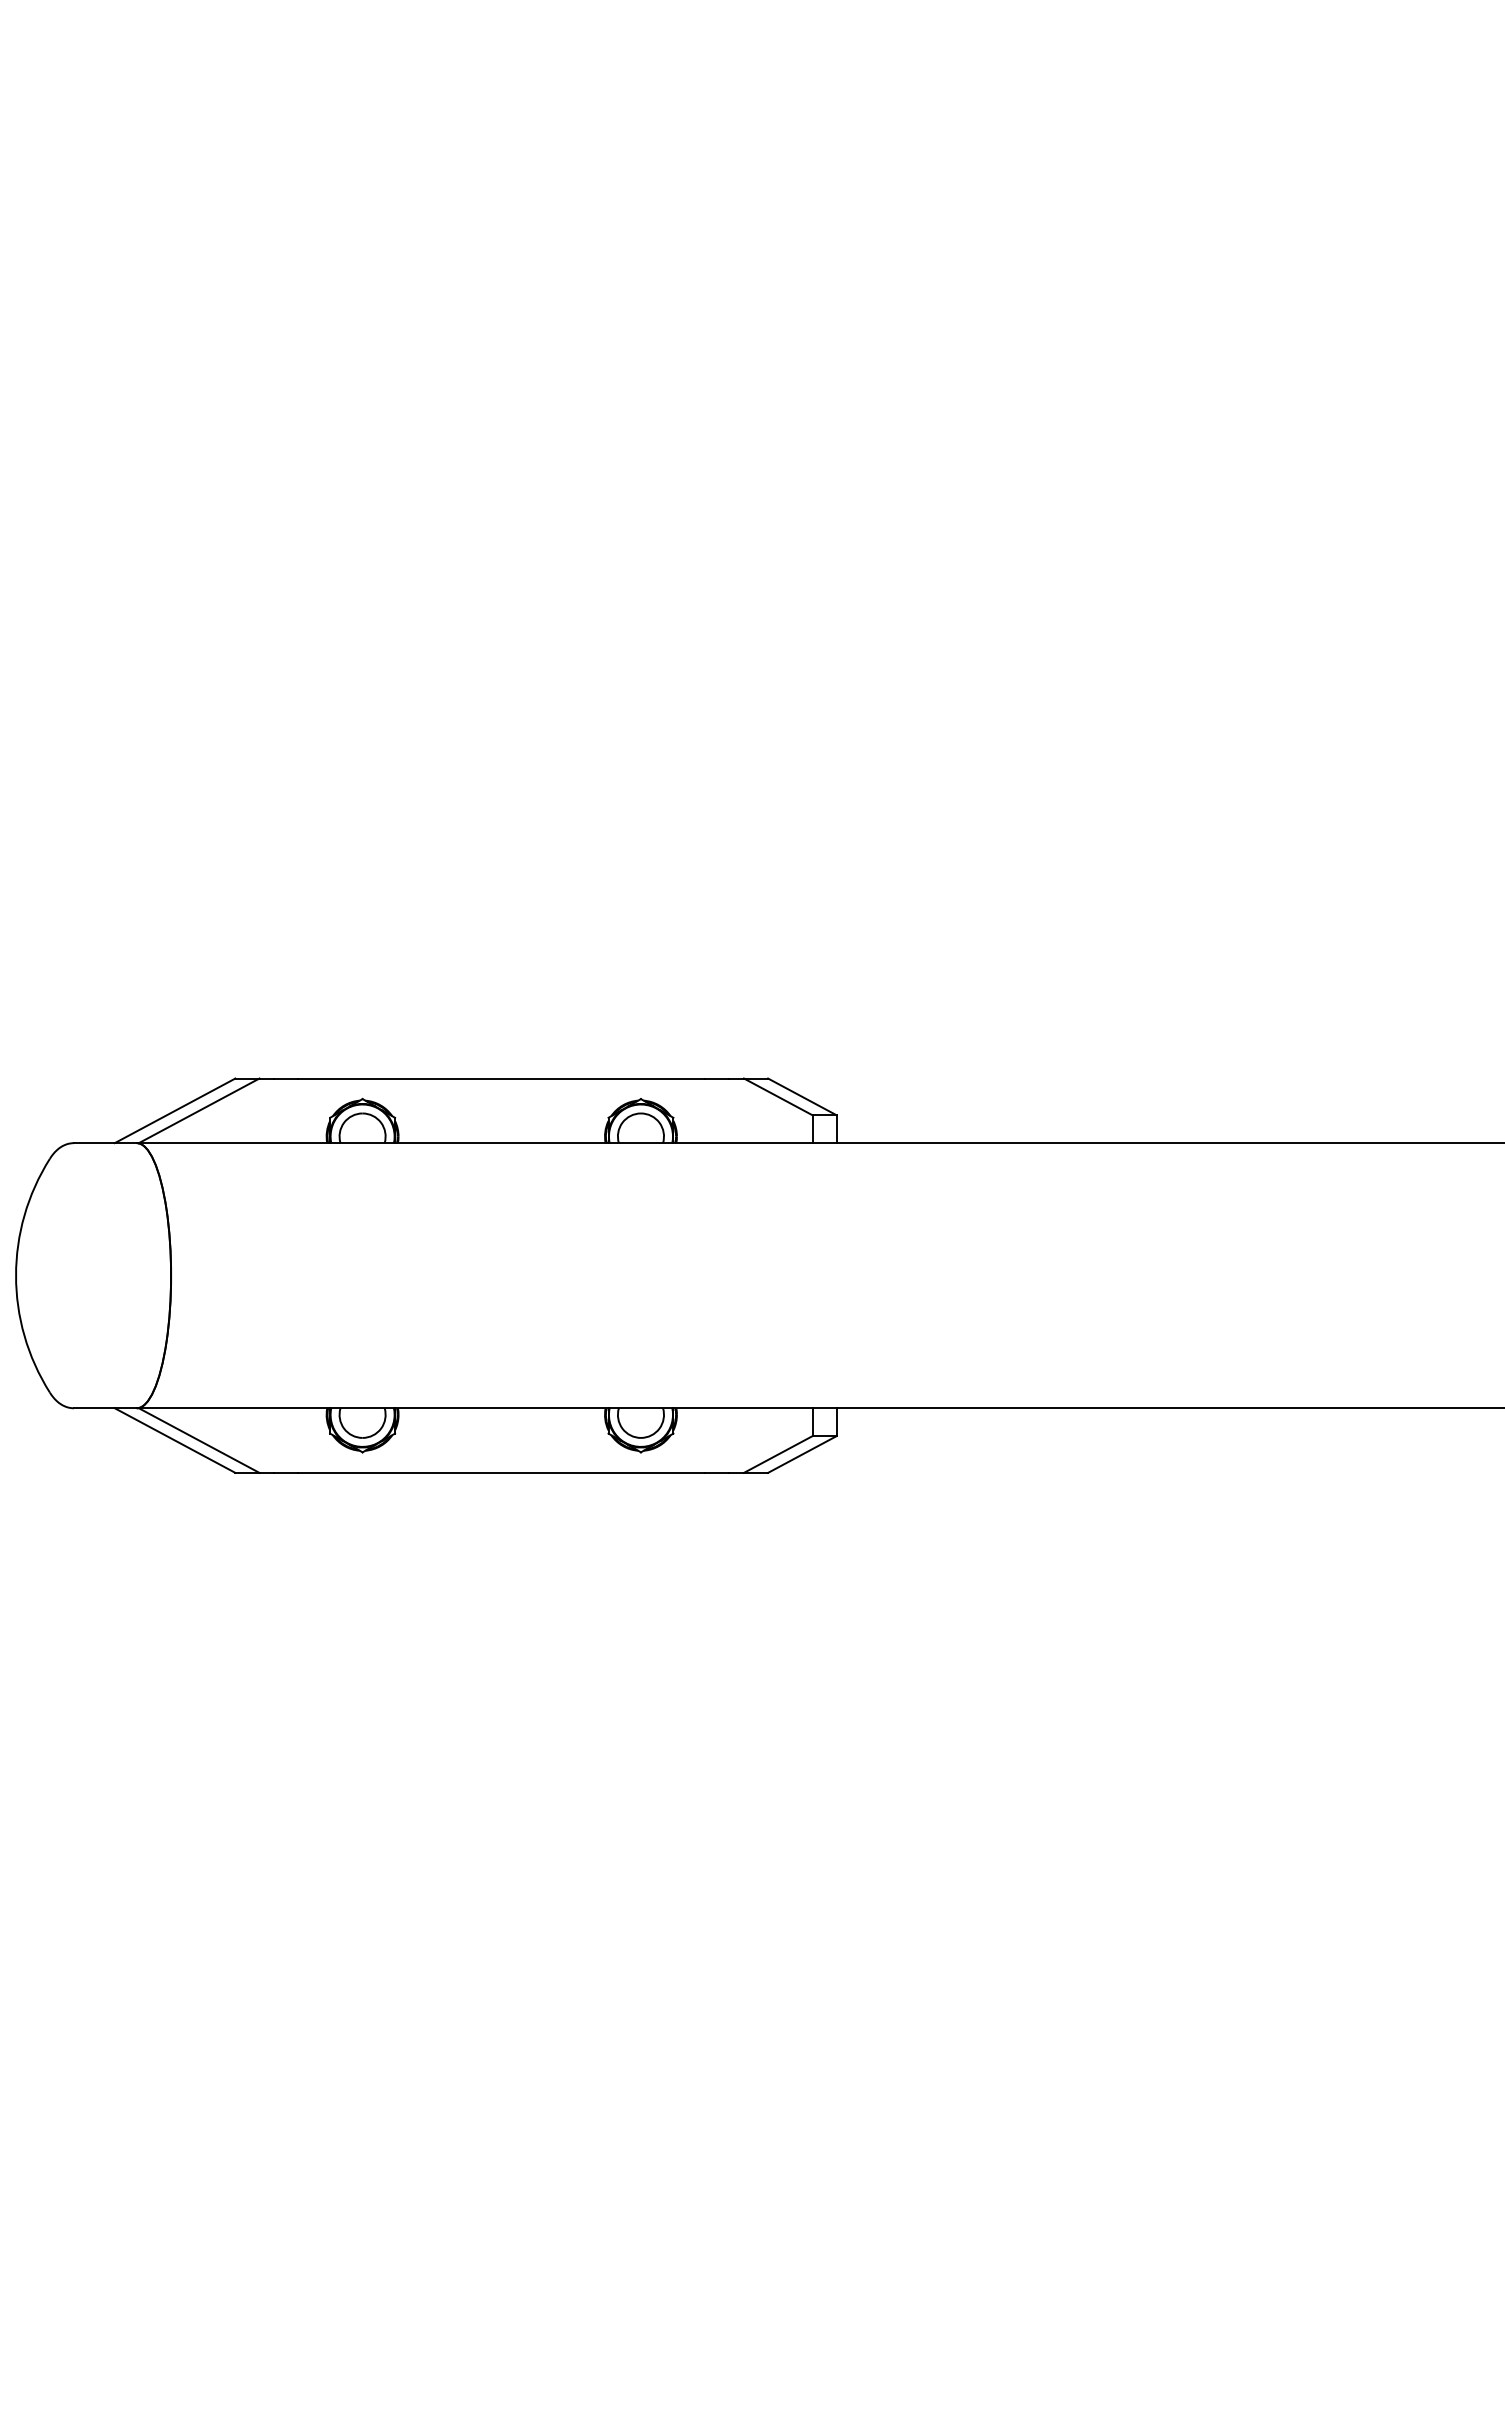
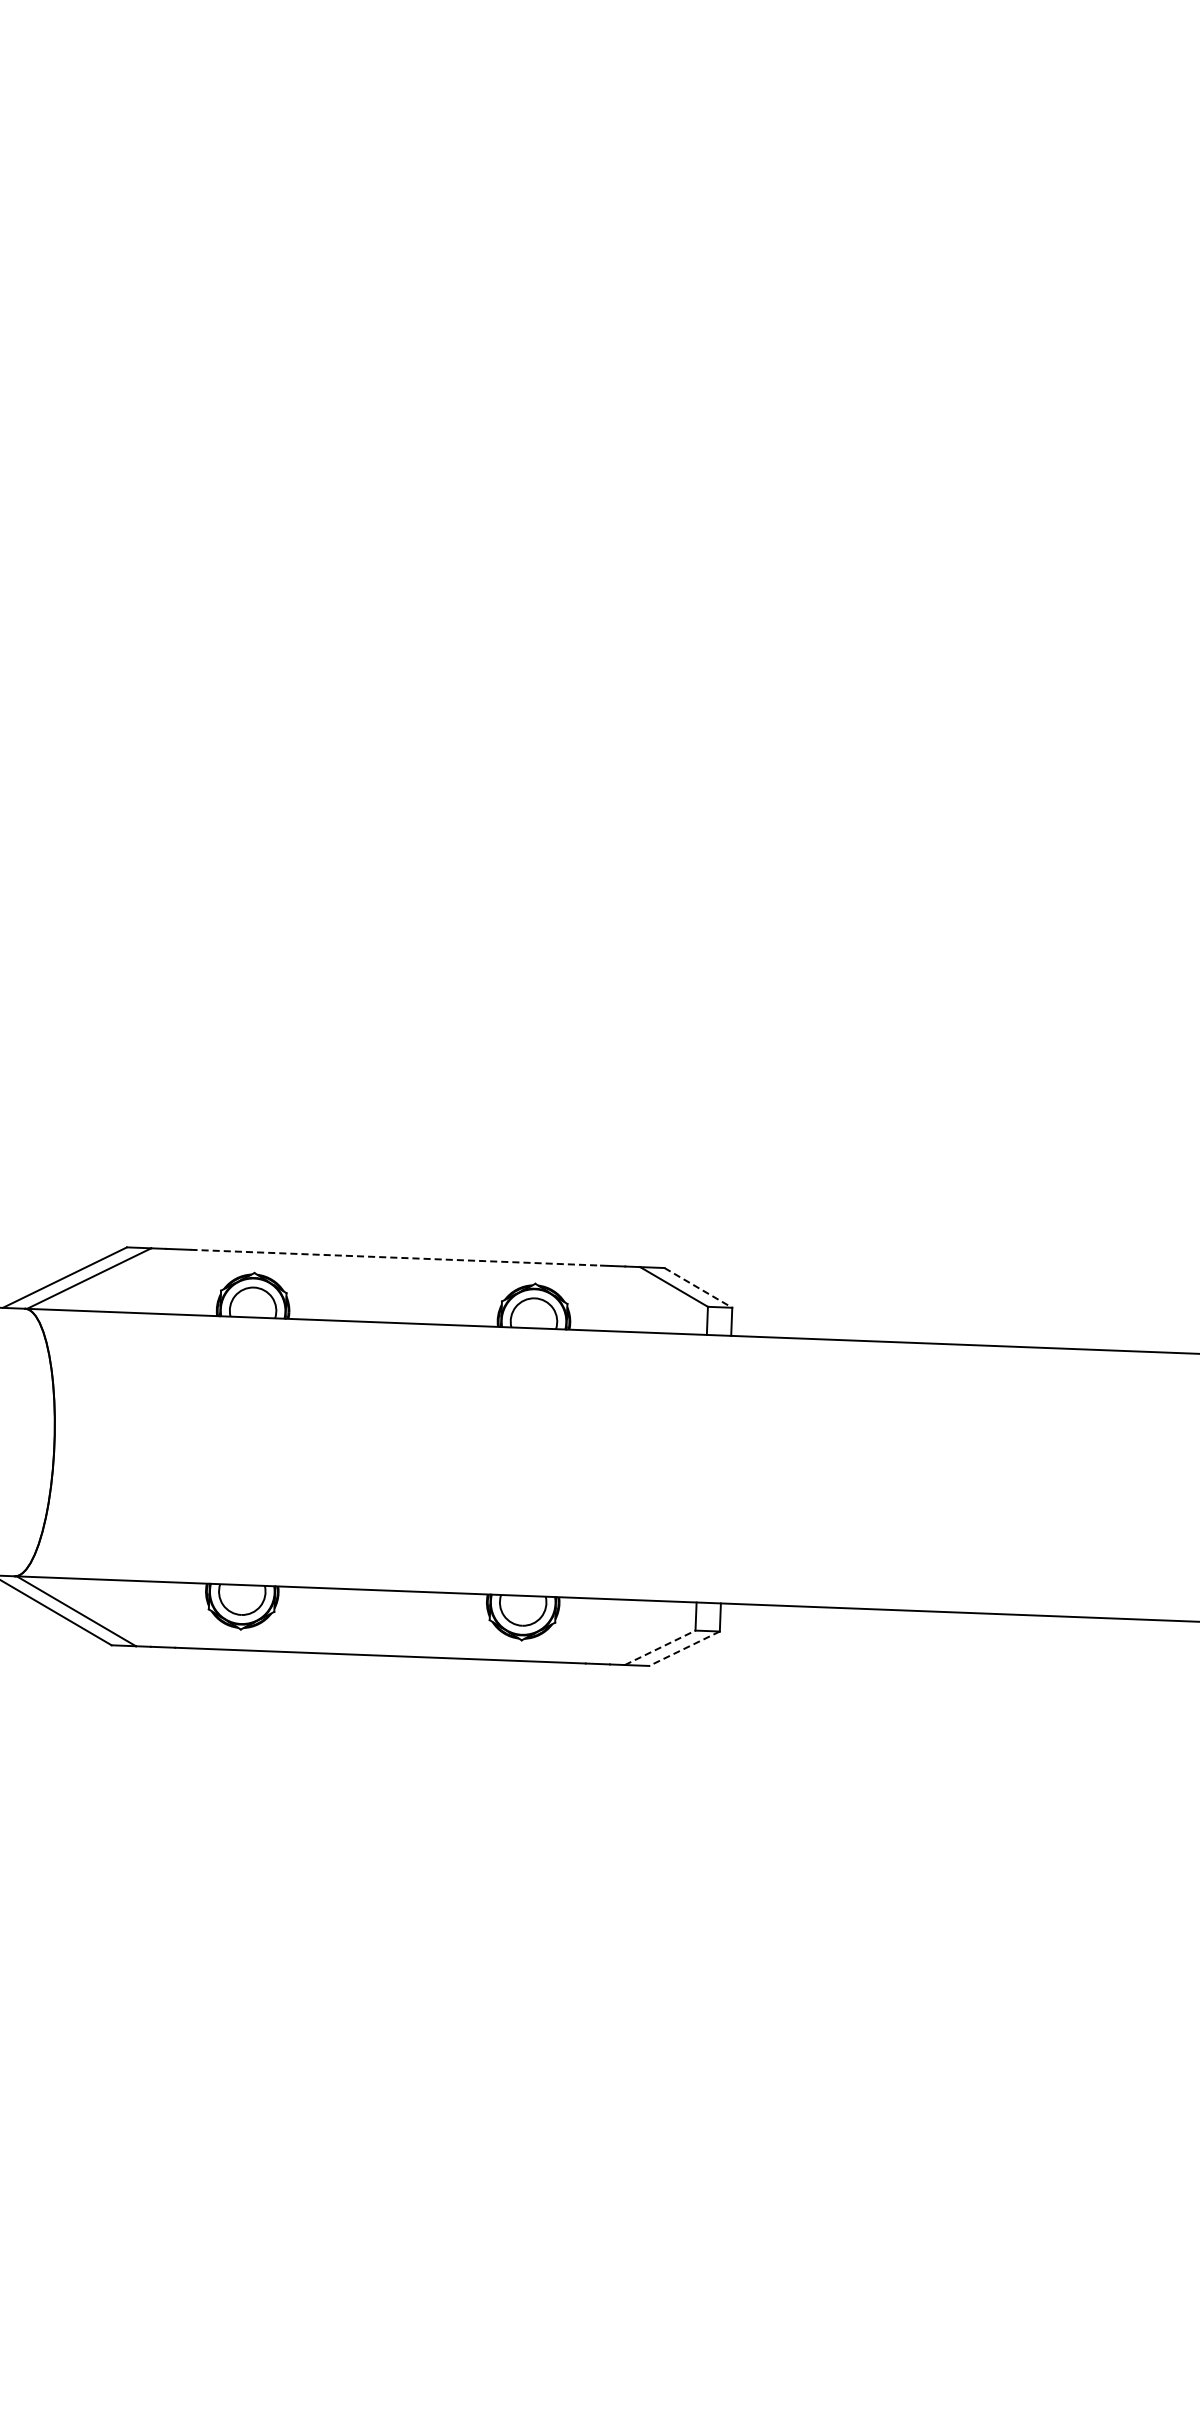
line: (502, 1078) -> (396, 1257), solid -> dashed
line: (802, 1096) -> (698, 1287), solid -> dashed
line: (778, 1454) -> (660, 1647), solid -> dashed
line: (802, 1454) -> (684, 1648), solid -> dashed

